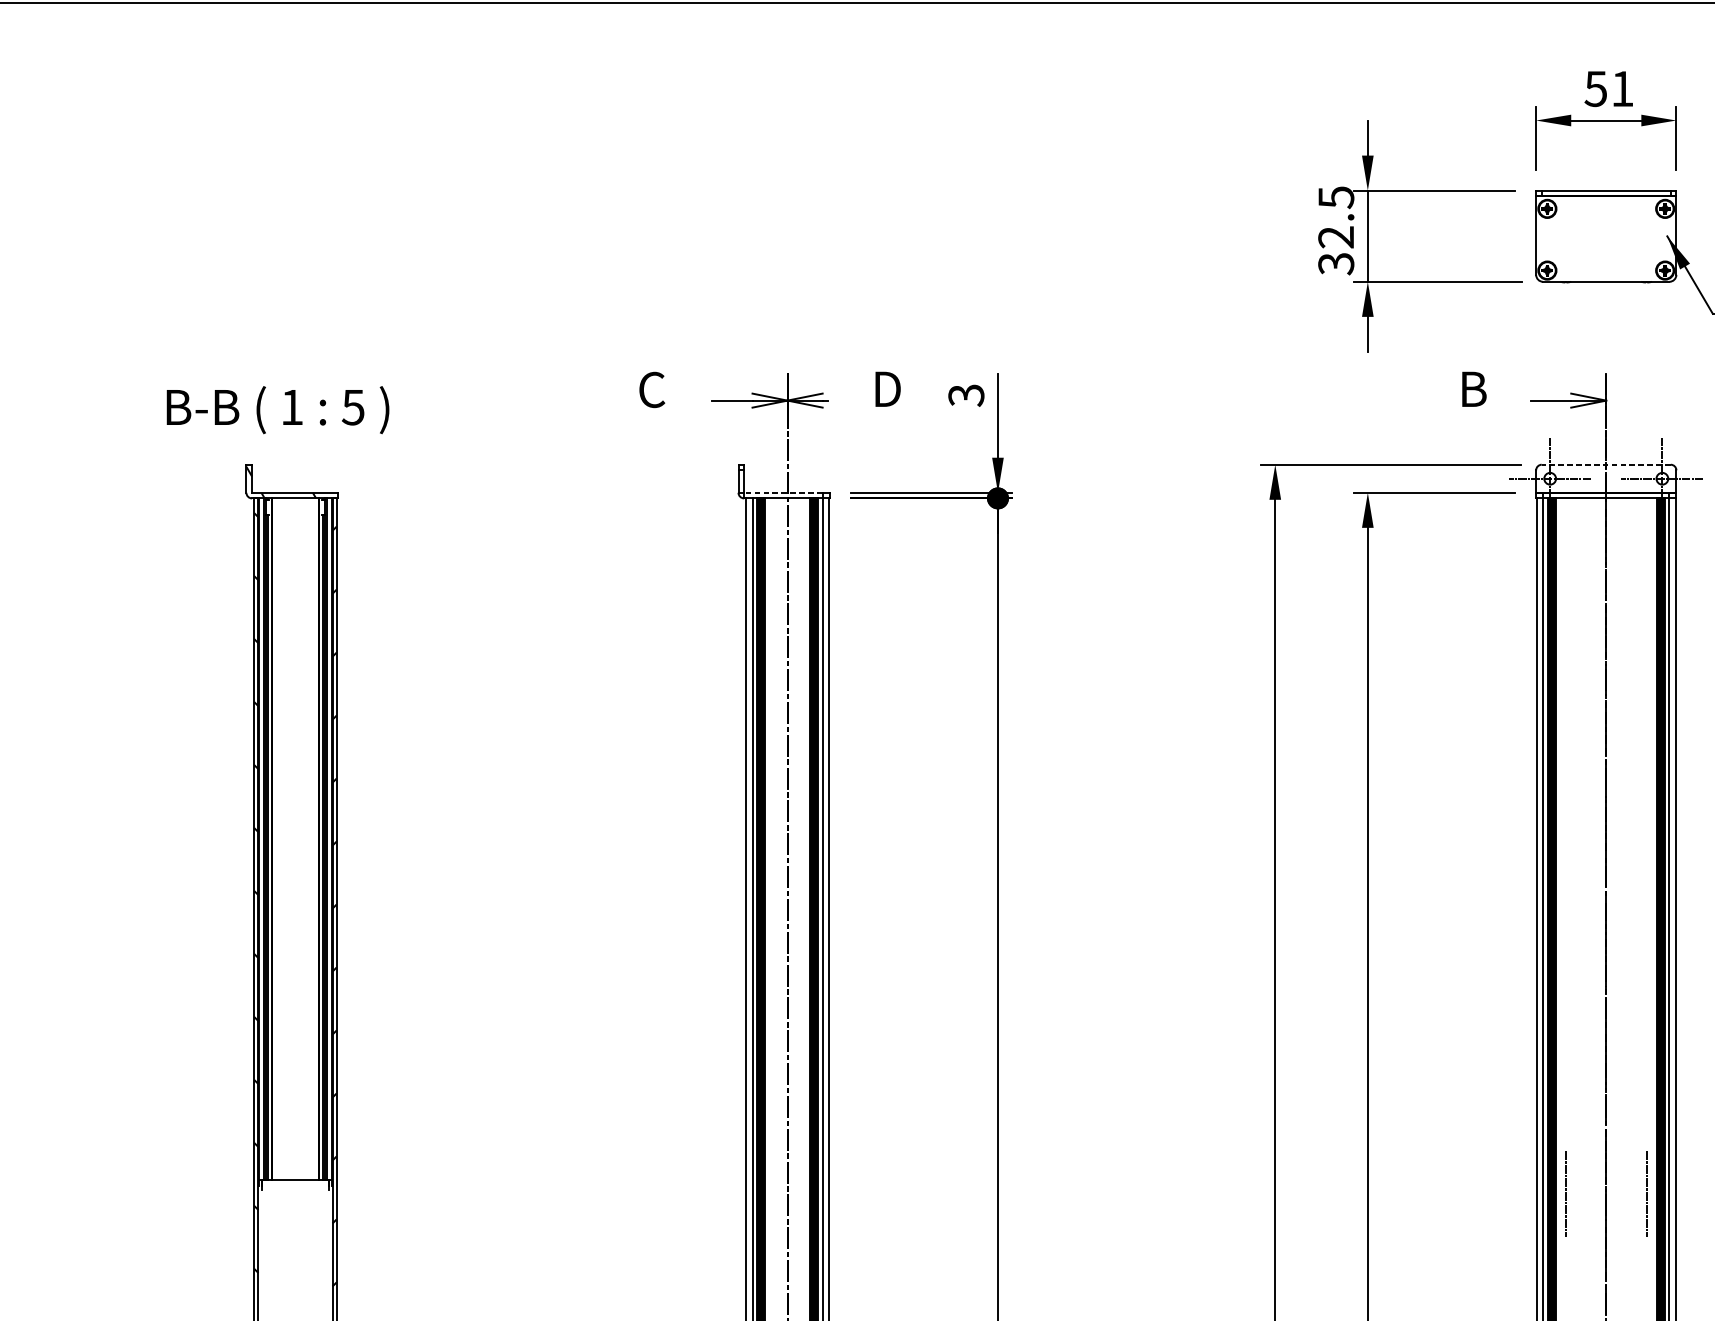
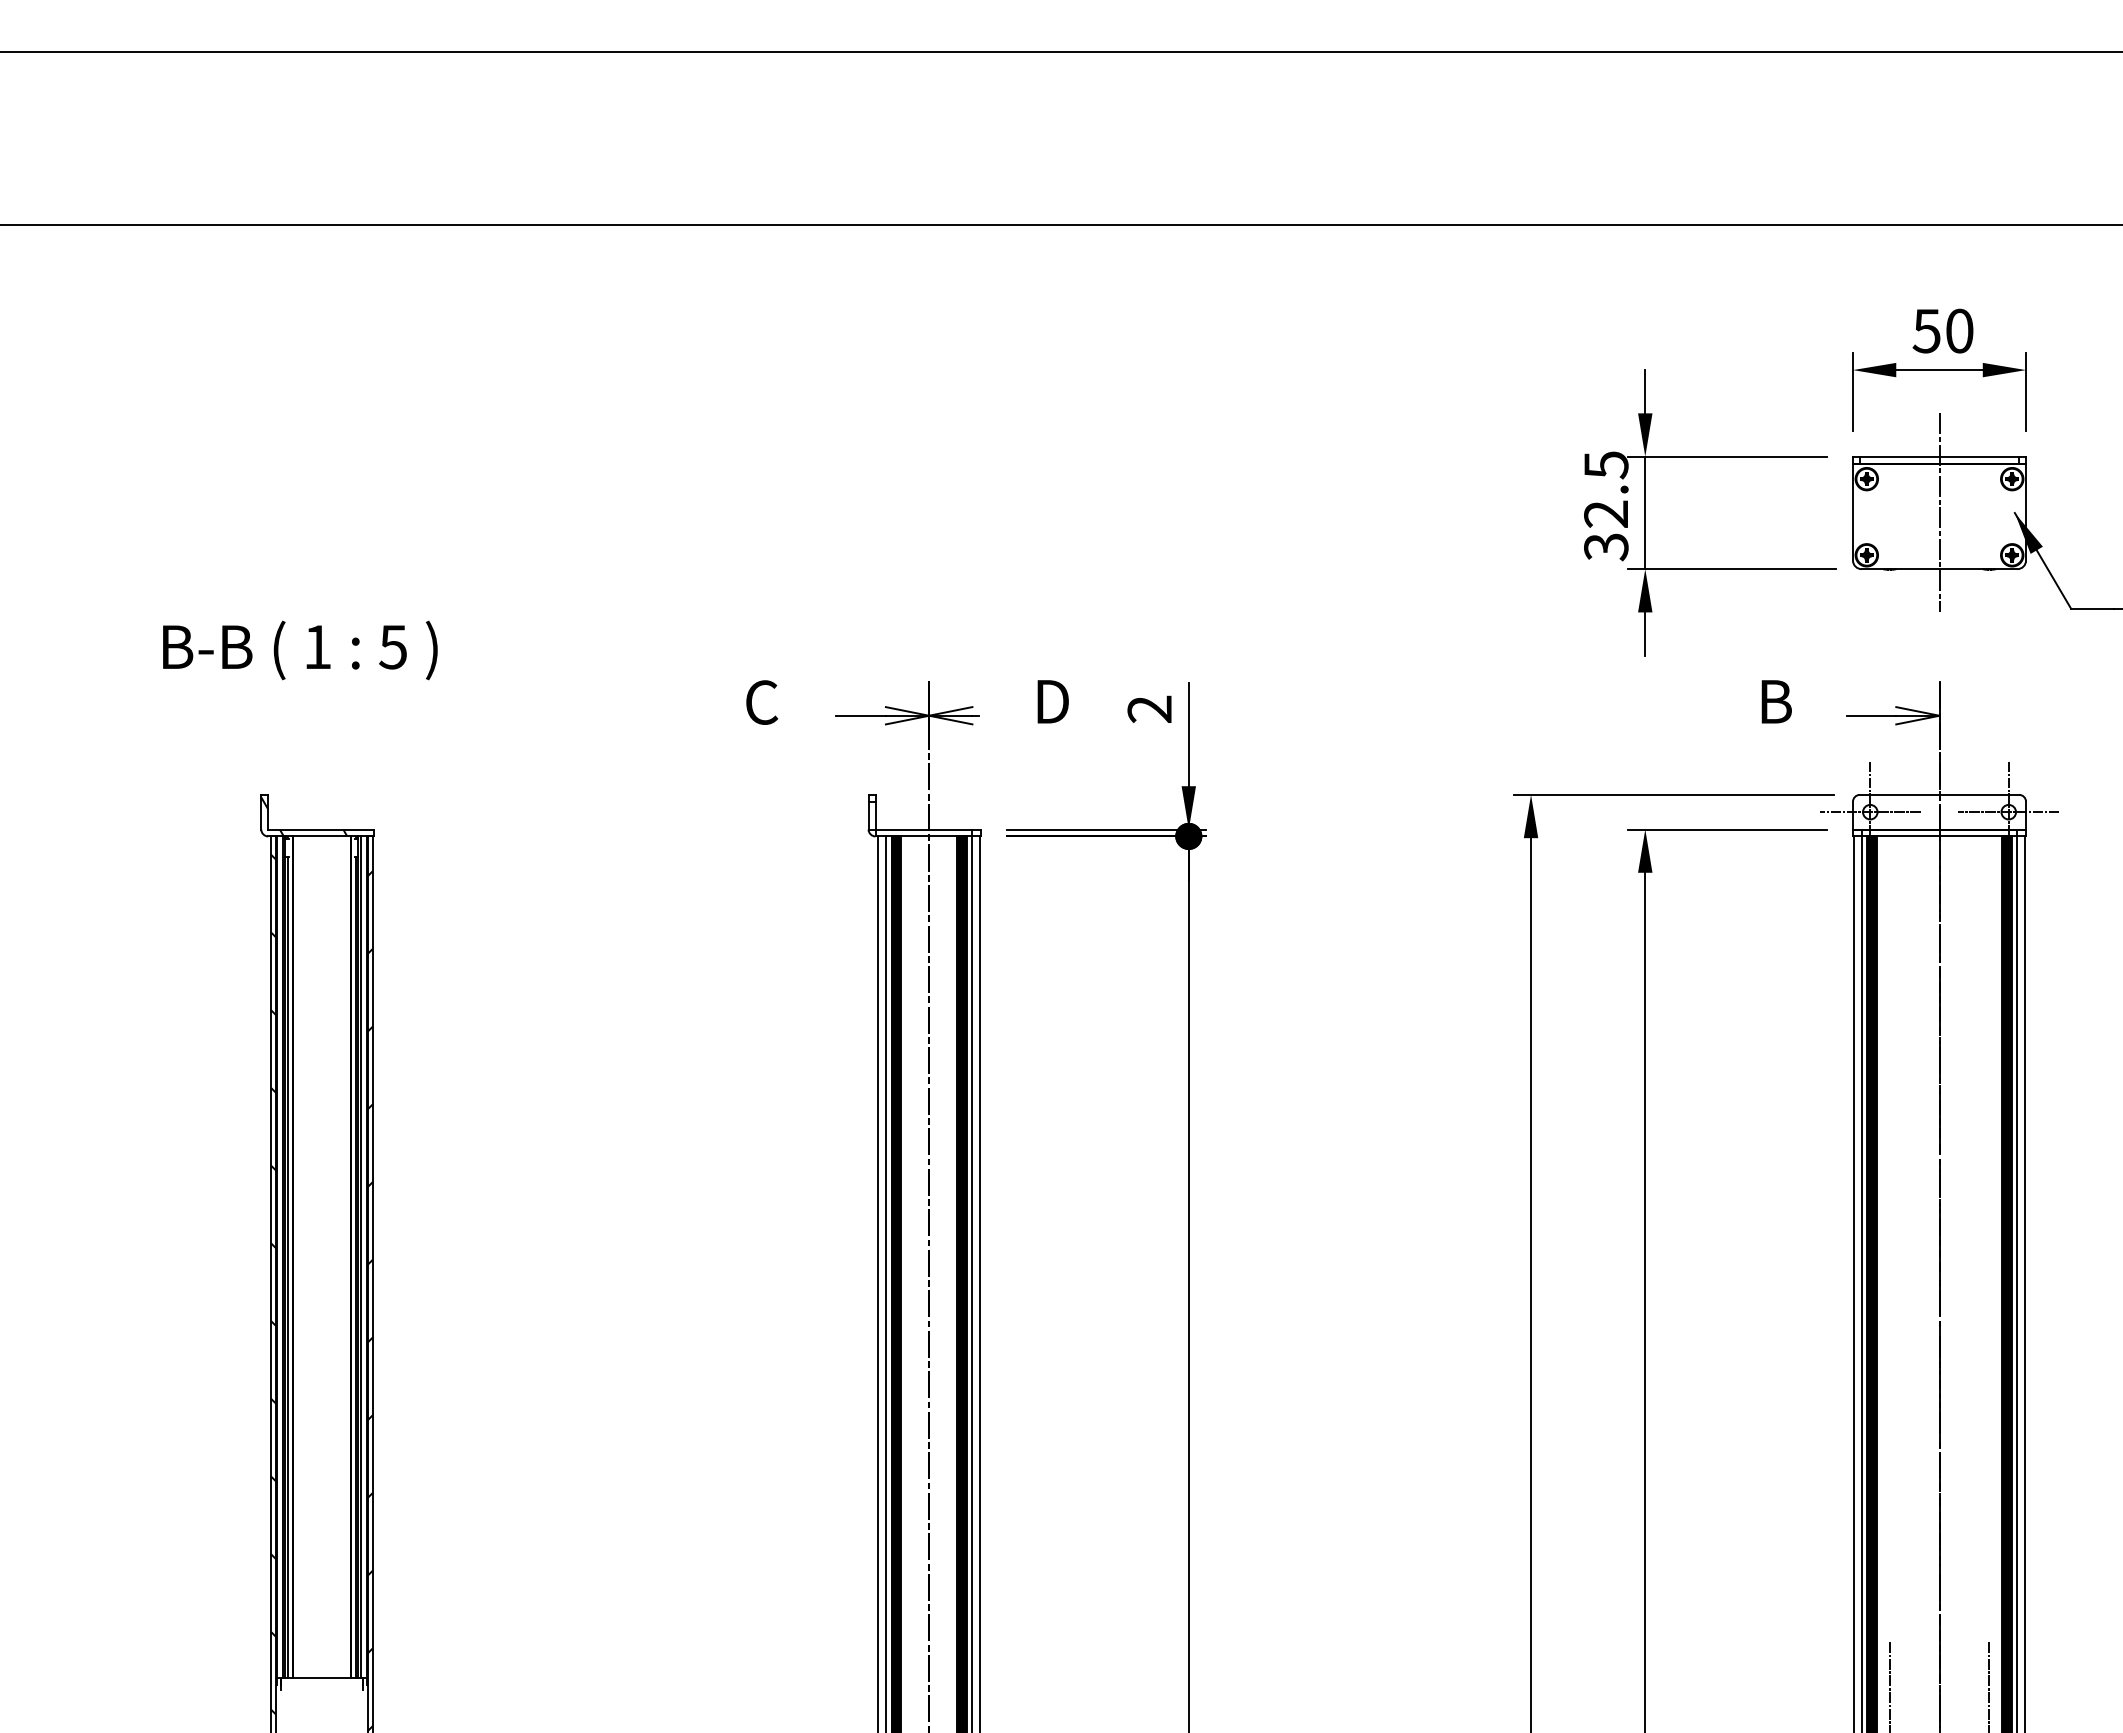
text: (1622, 88) -> (1959, 330), 51 -> 50
line: (1606, 235) -> (1939, 512), added
text: (966, 395) -> (1150, 709), 3 -> 2
text: (278, 410) -> (300, 650), moved
line: (1606, 464) -> (1939, 794), dashed -> solid
line: (782, 492) -> (923, 829), dashed -> solid

